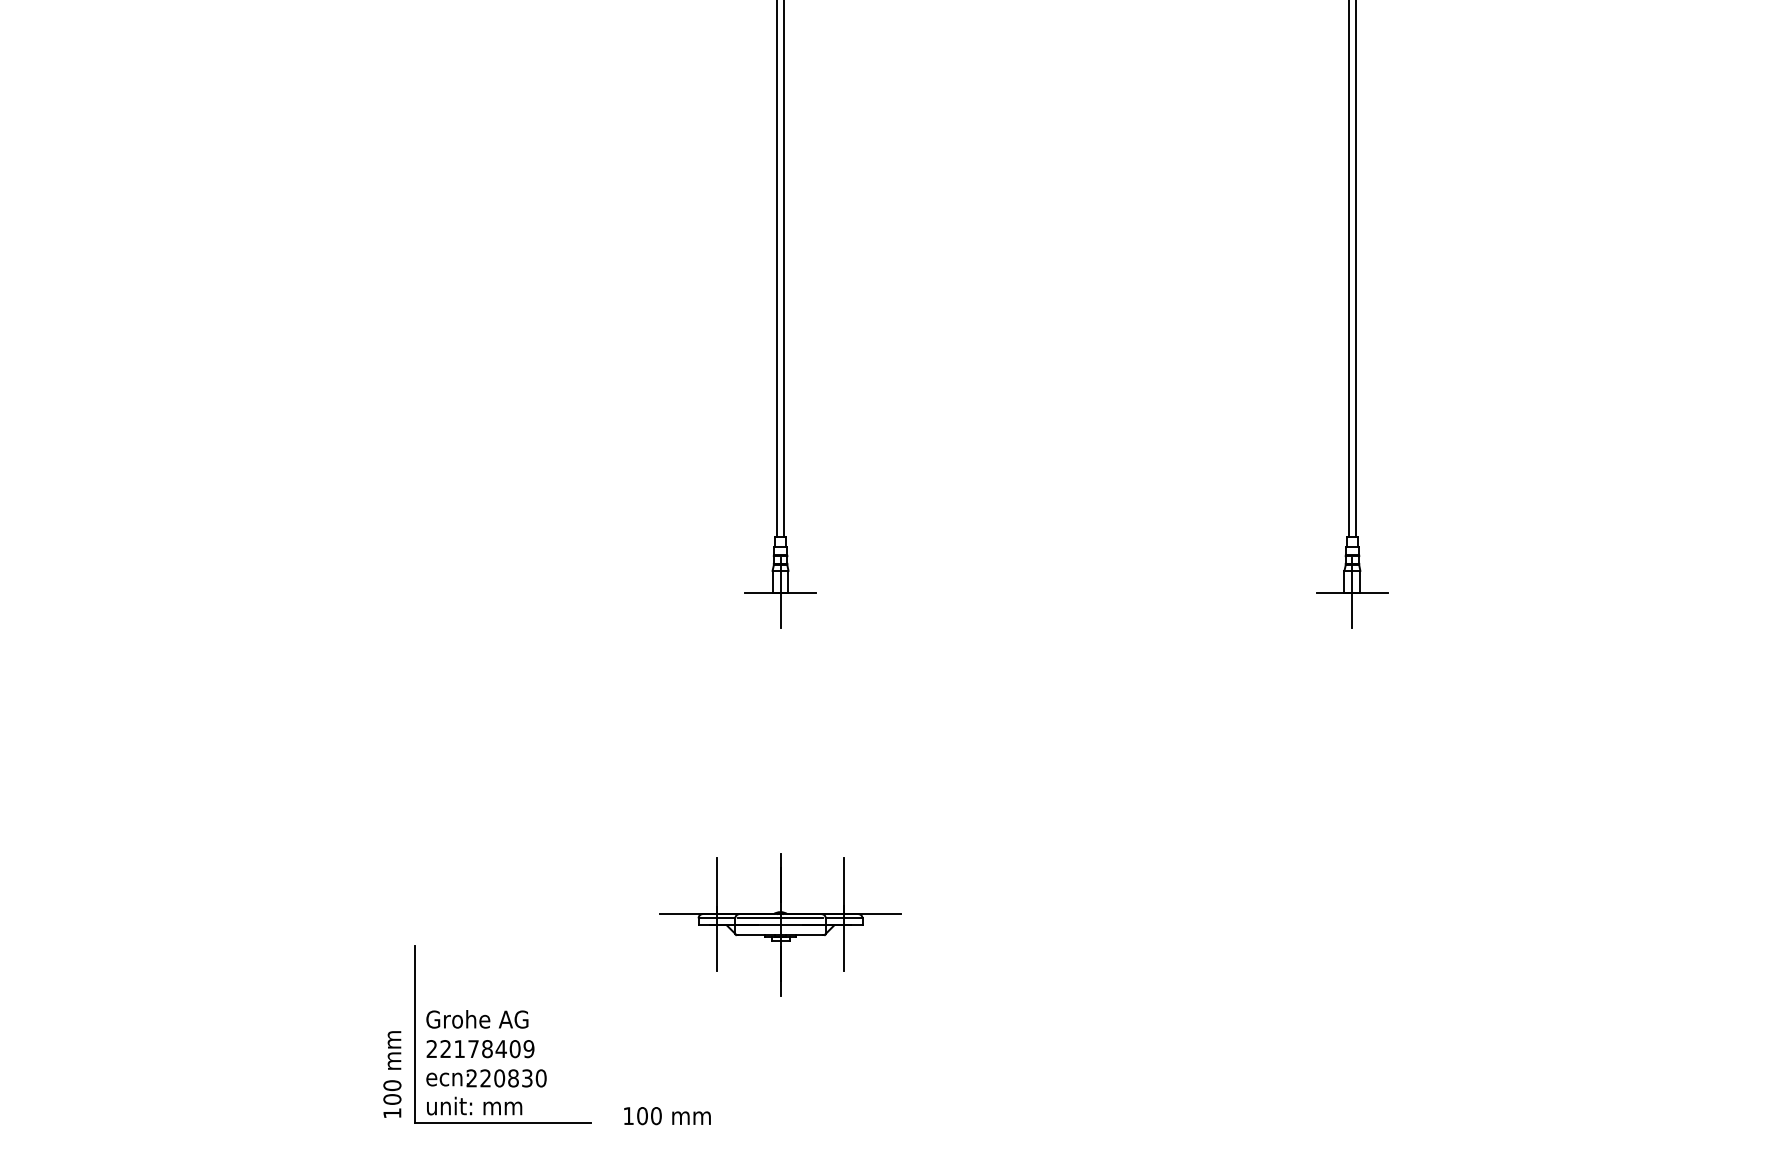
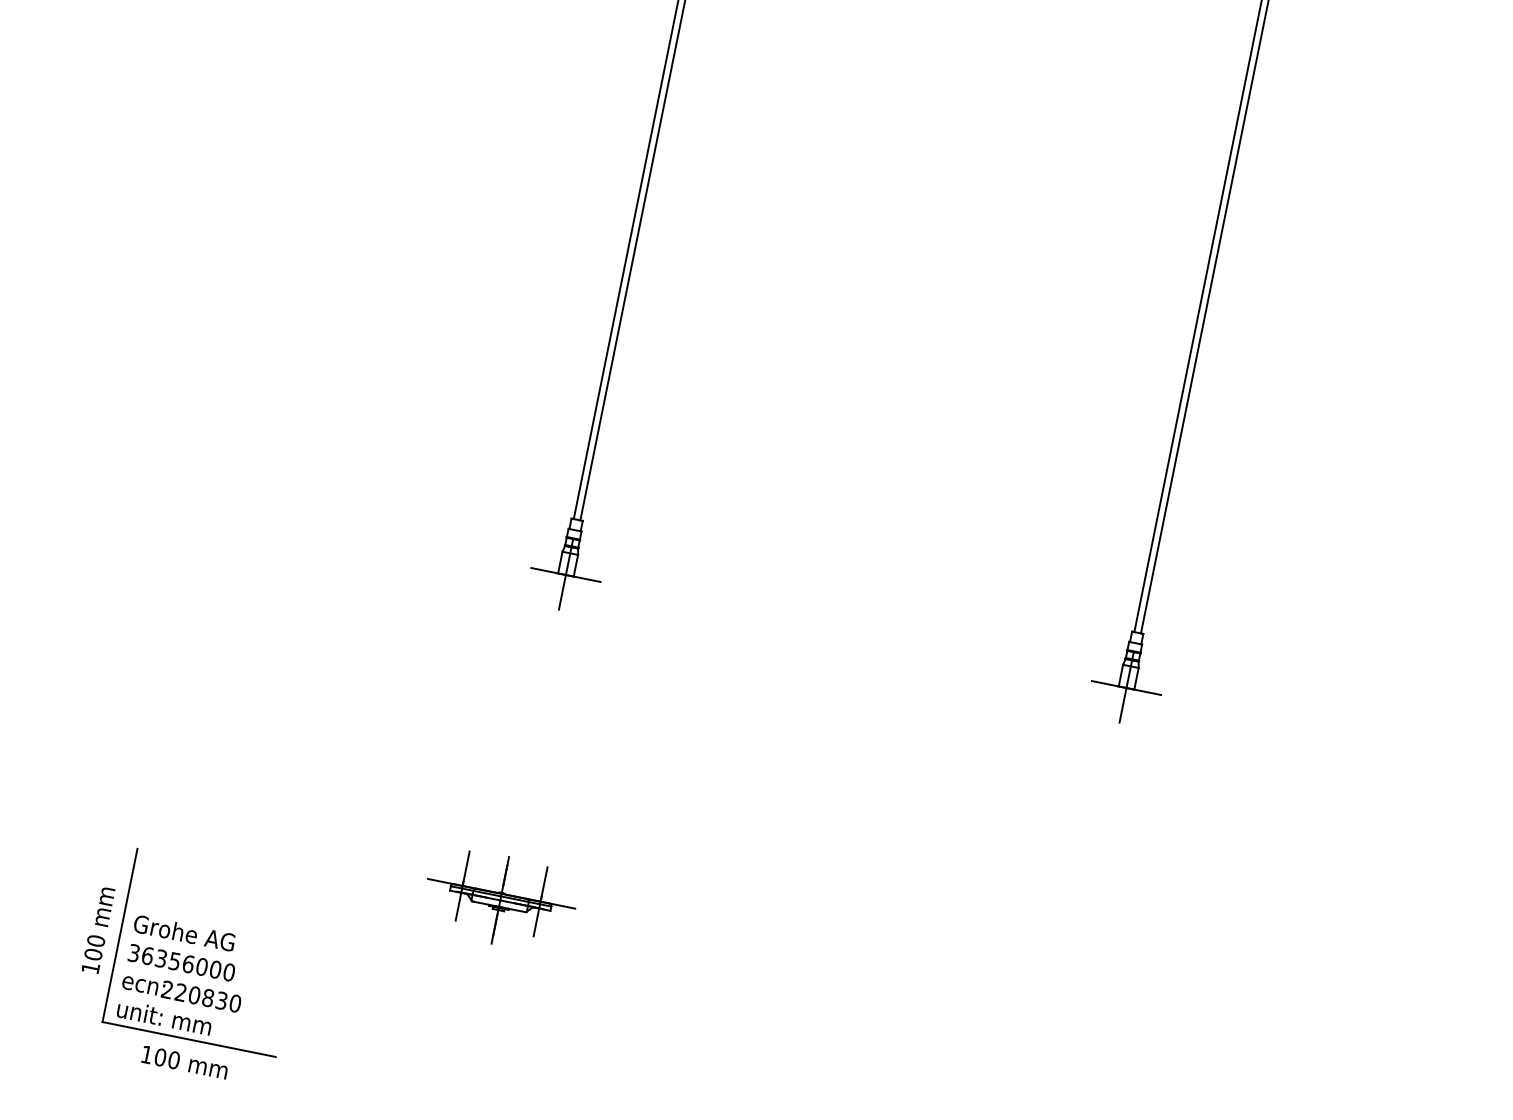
part: (780, 924) -> (500, 900), size x0.62
text: (480, 1049) -> (181, 963), 22178409 -> 36356000
text: (392, 1074) -> (98, 930), moved
text: (667, 1116) -> (184, 1062), moved

